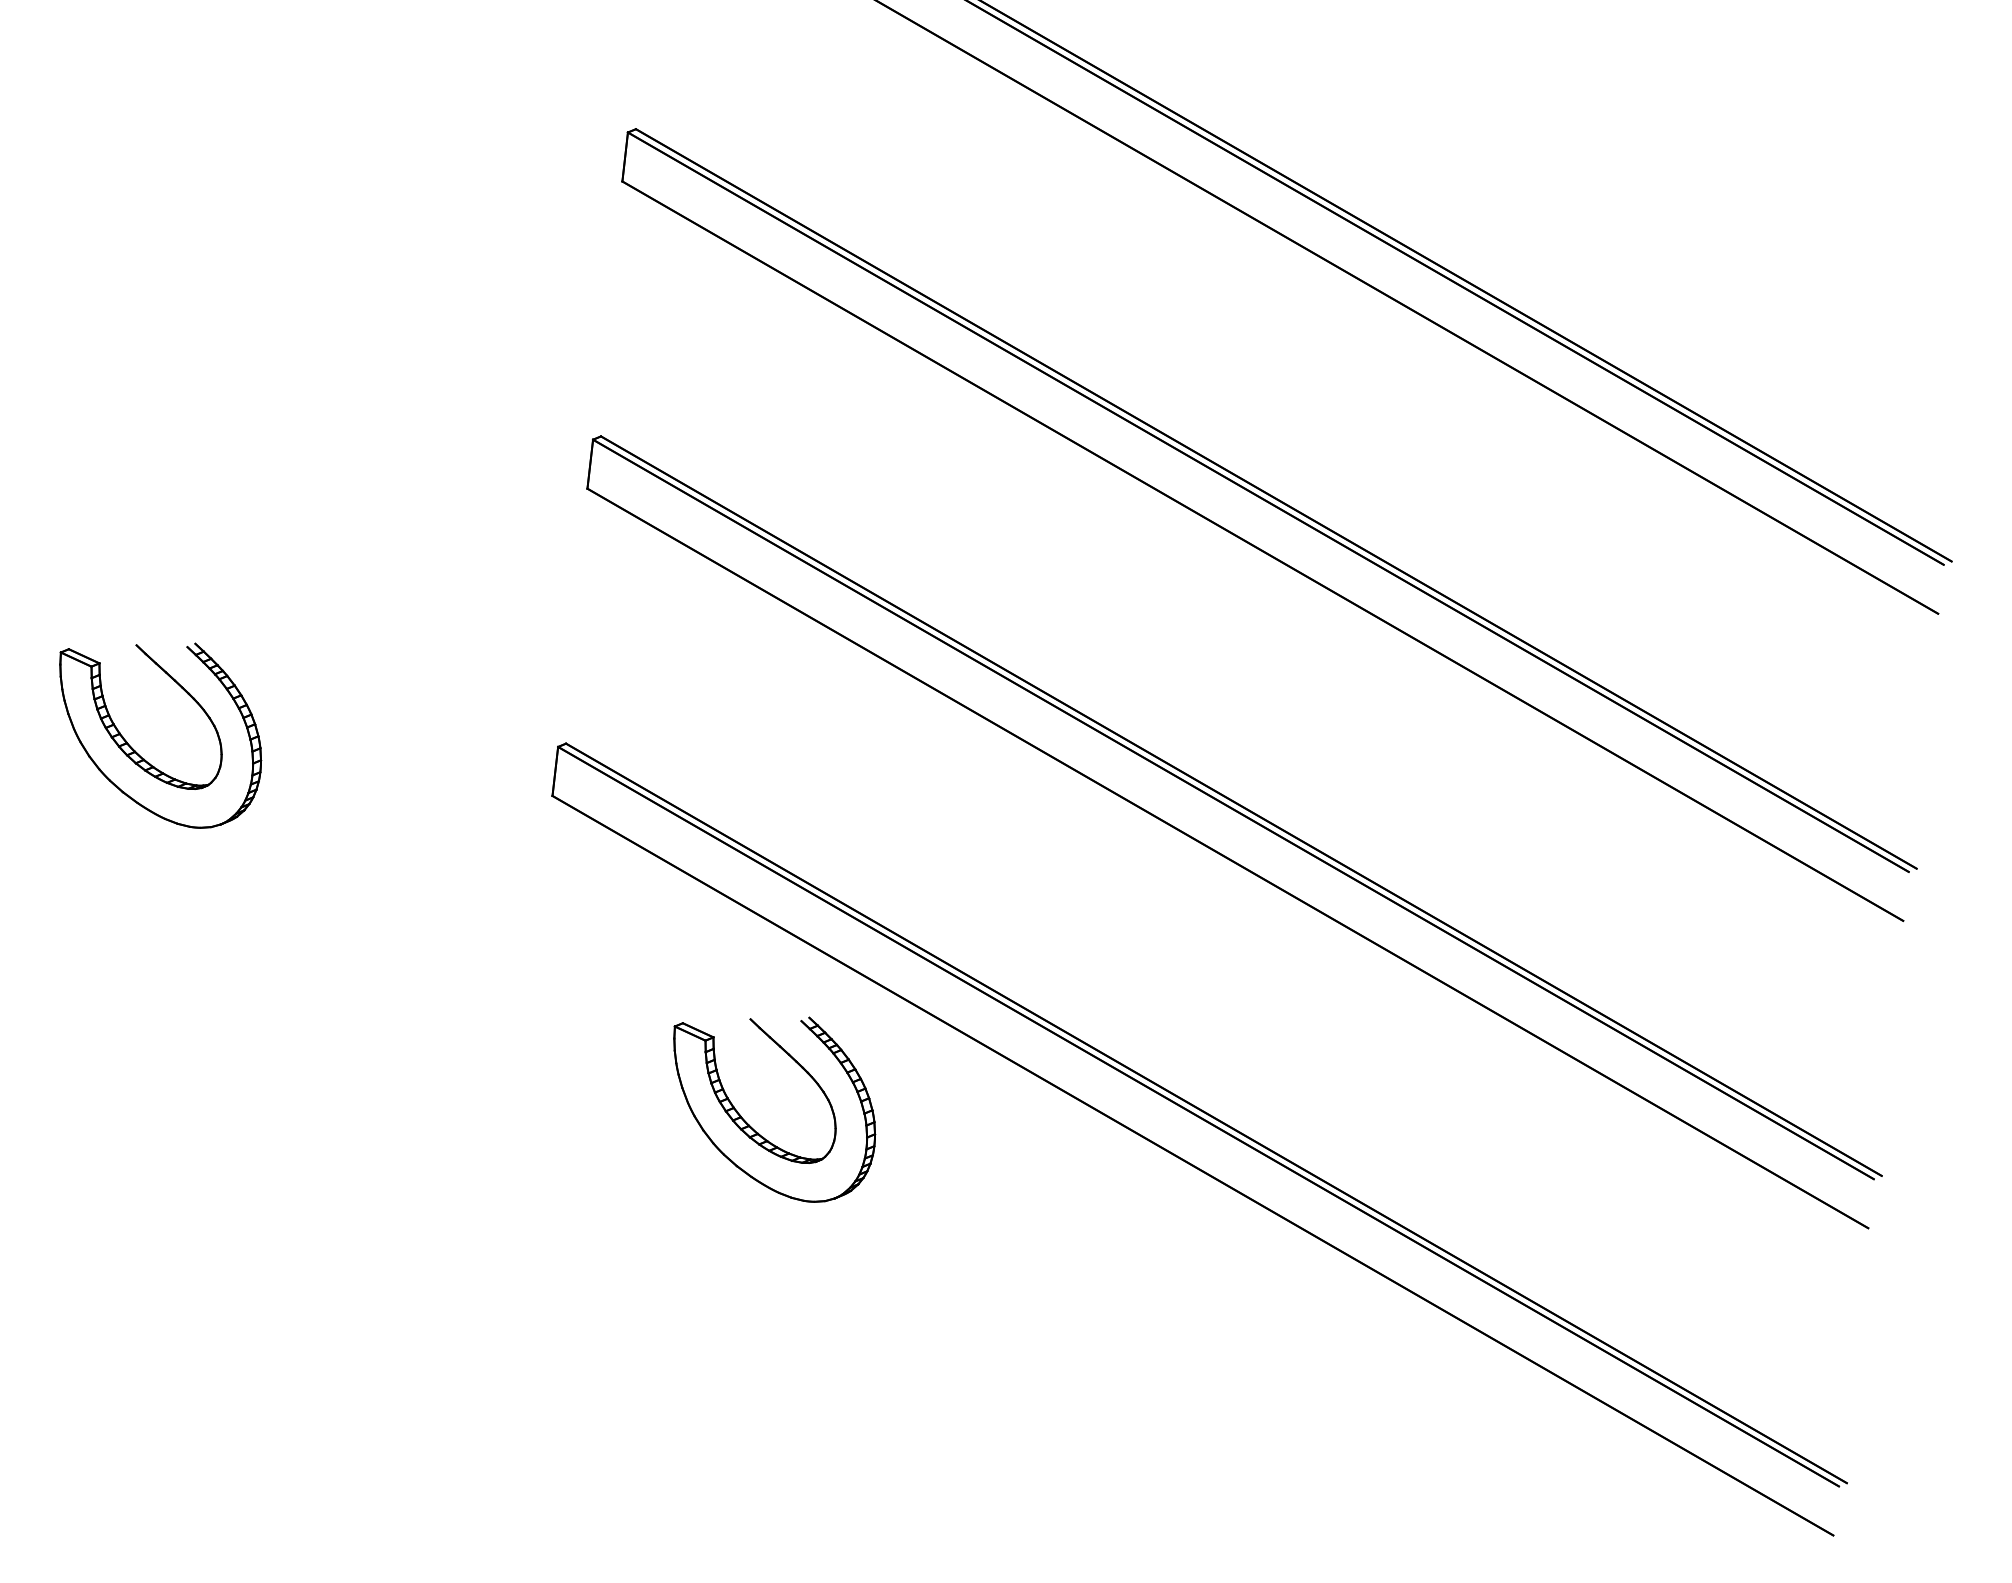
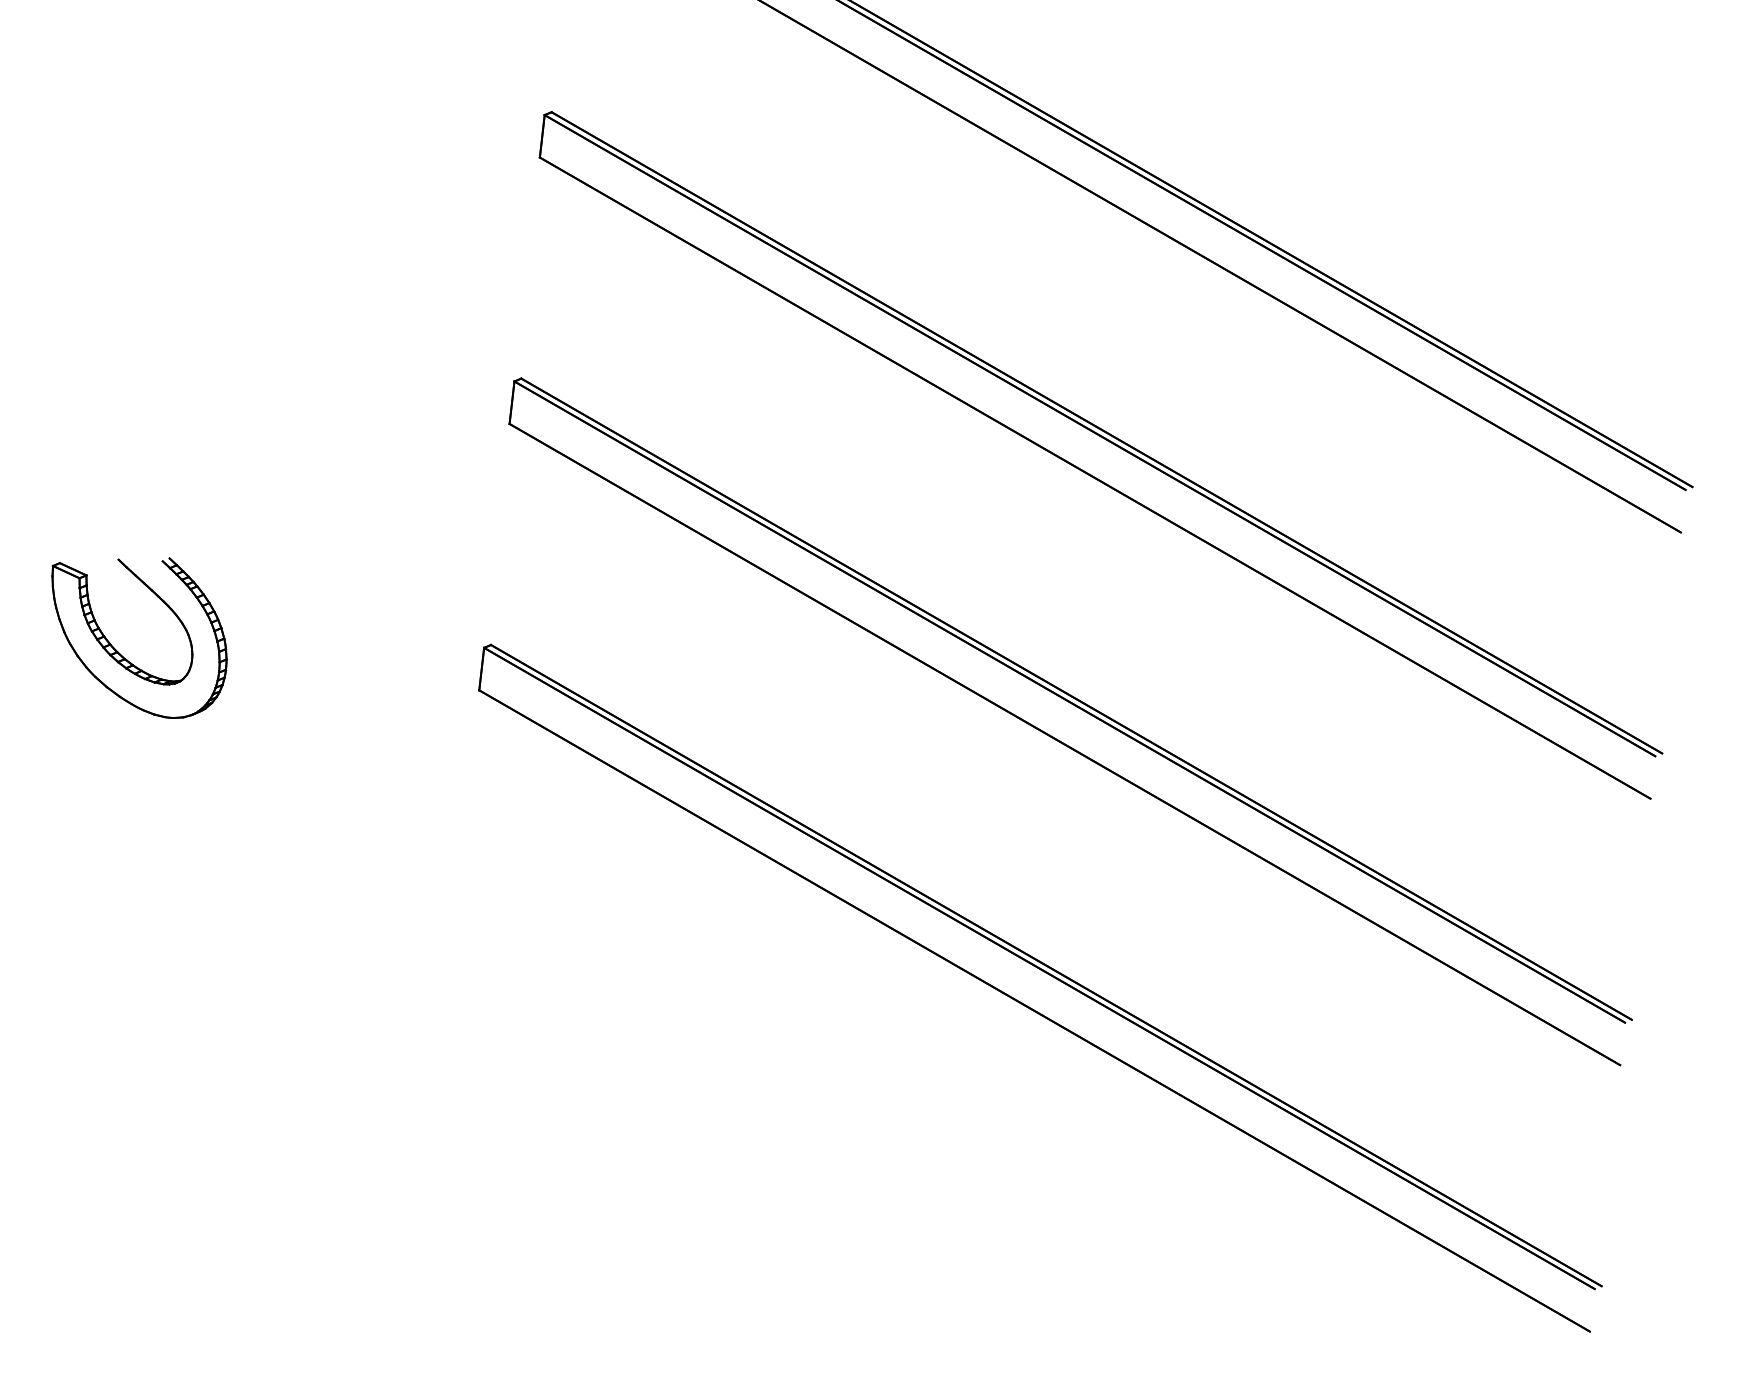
part: (758, 1132) -> (657, 982), removed

